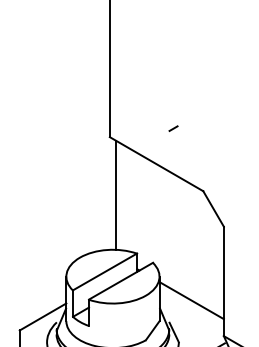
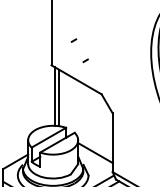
line: (150, 90) -> (73, 40), added
line: (124, 197) -> (59, 97), added

